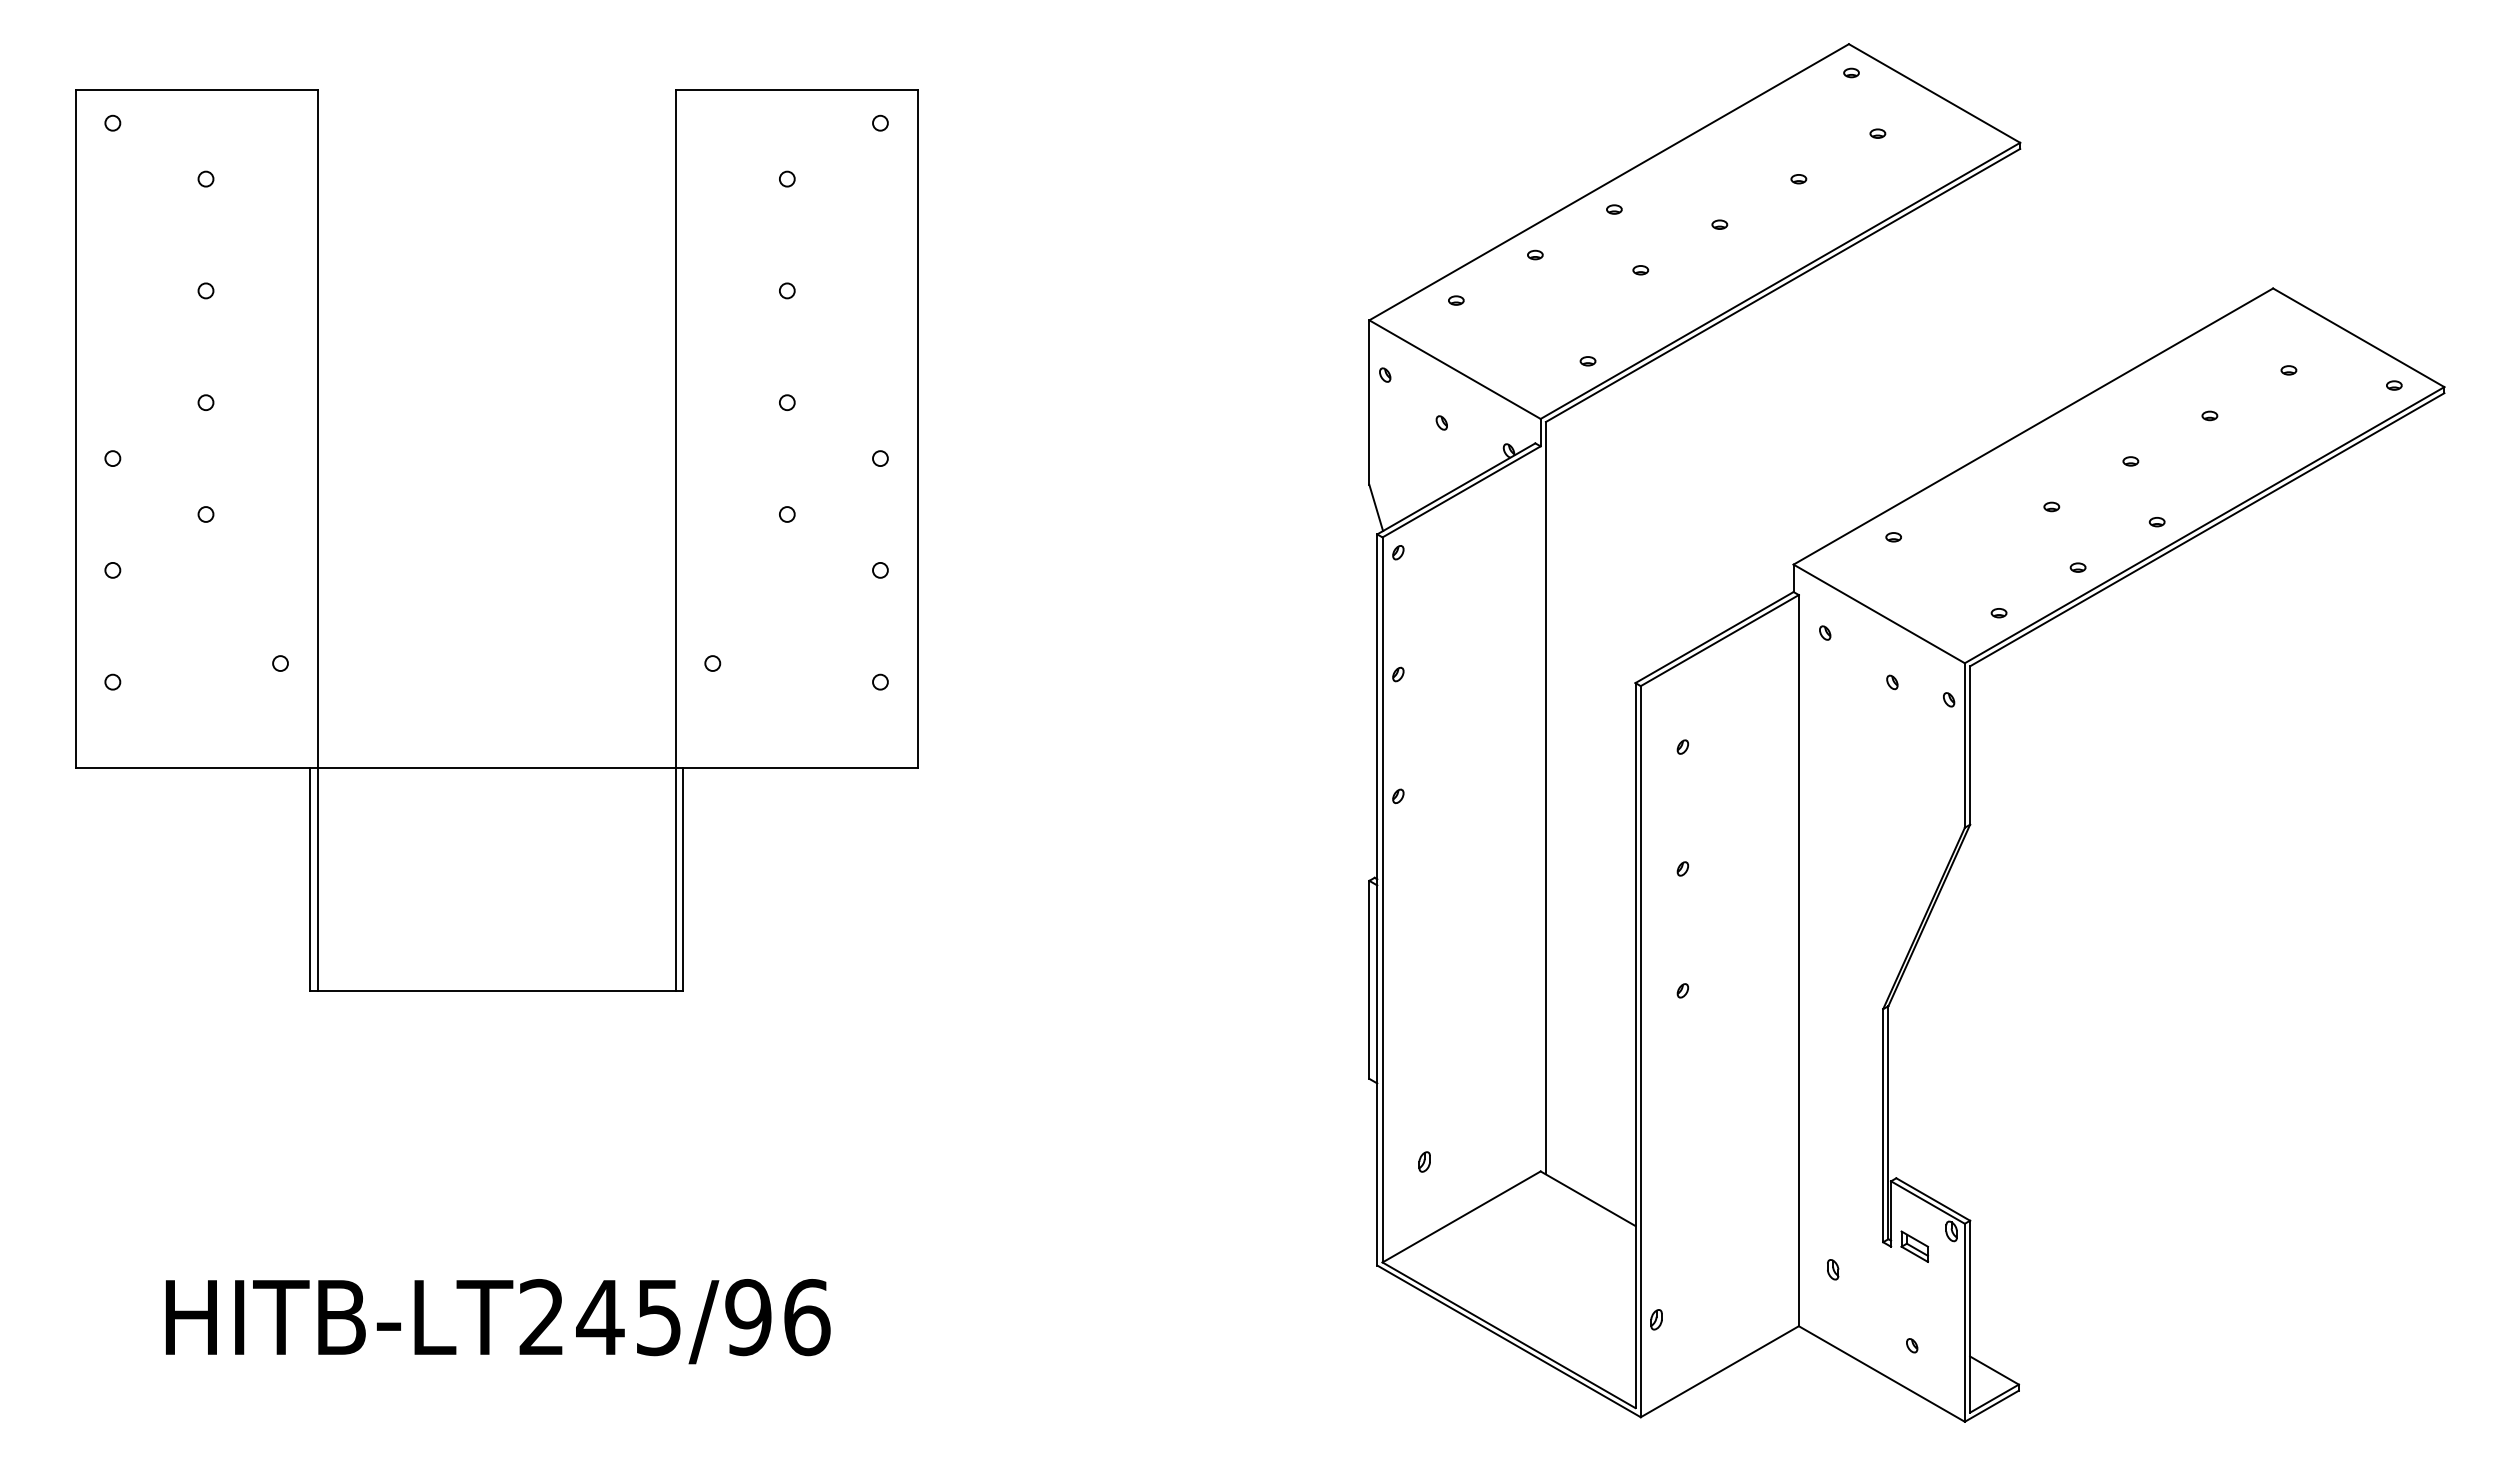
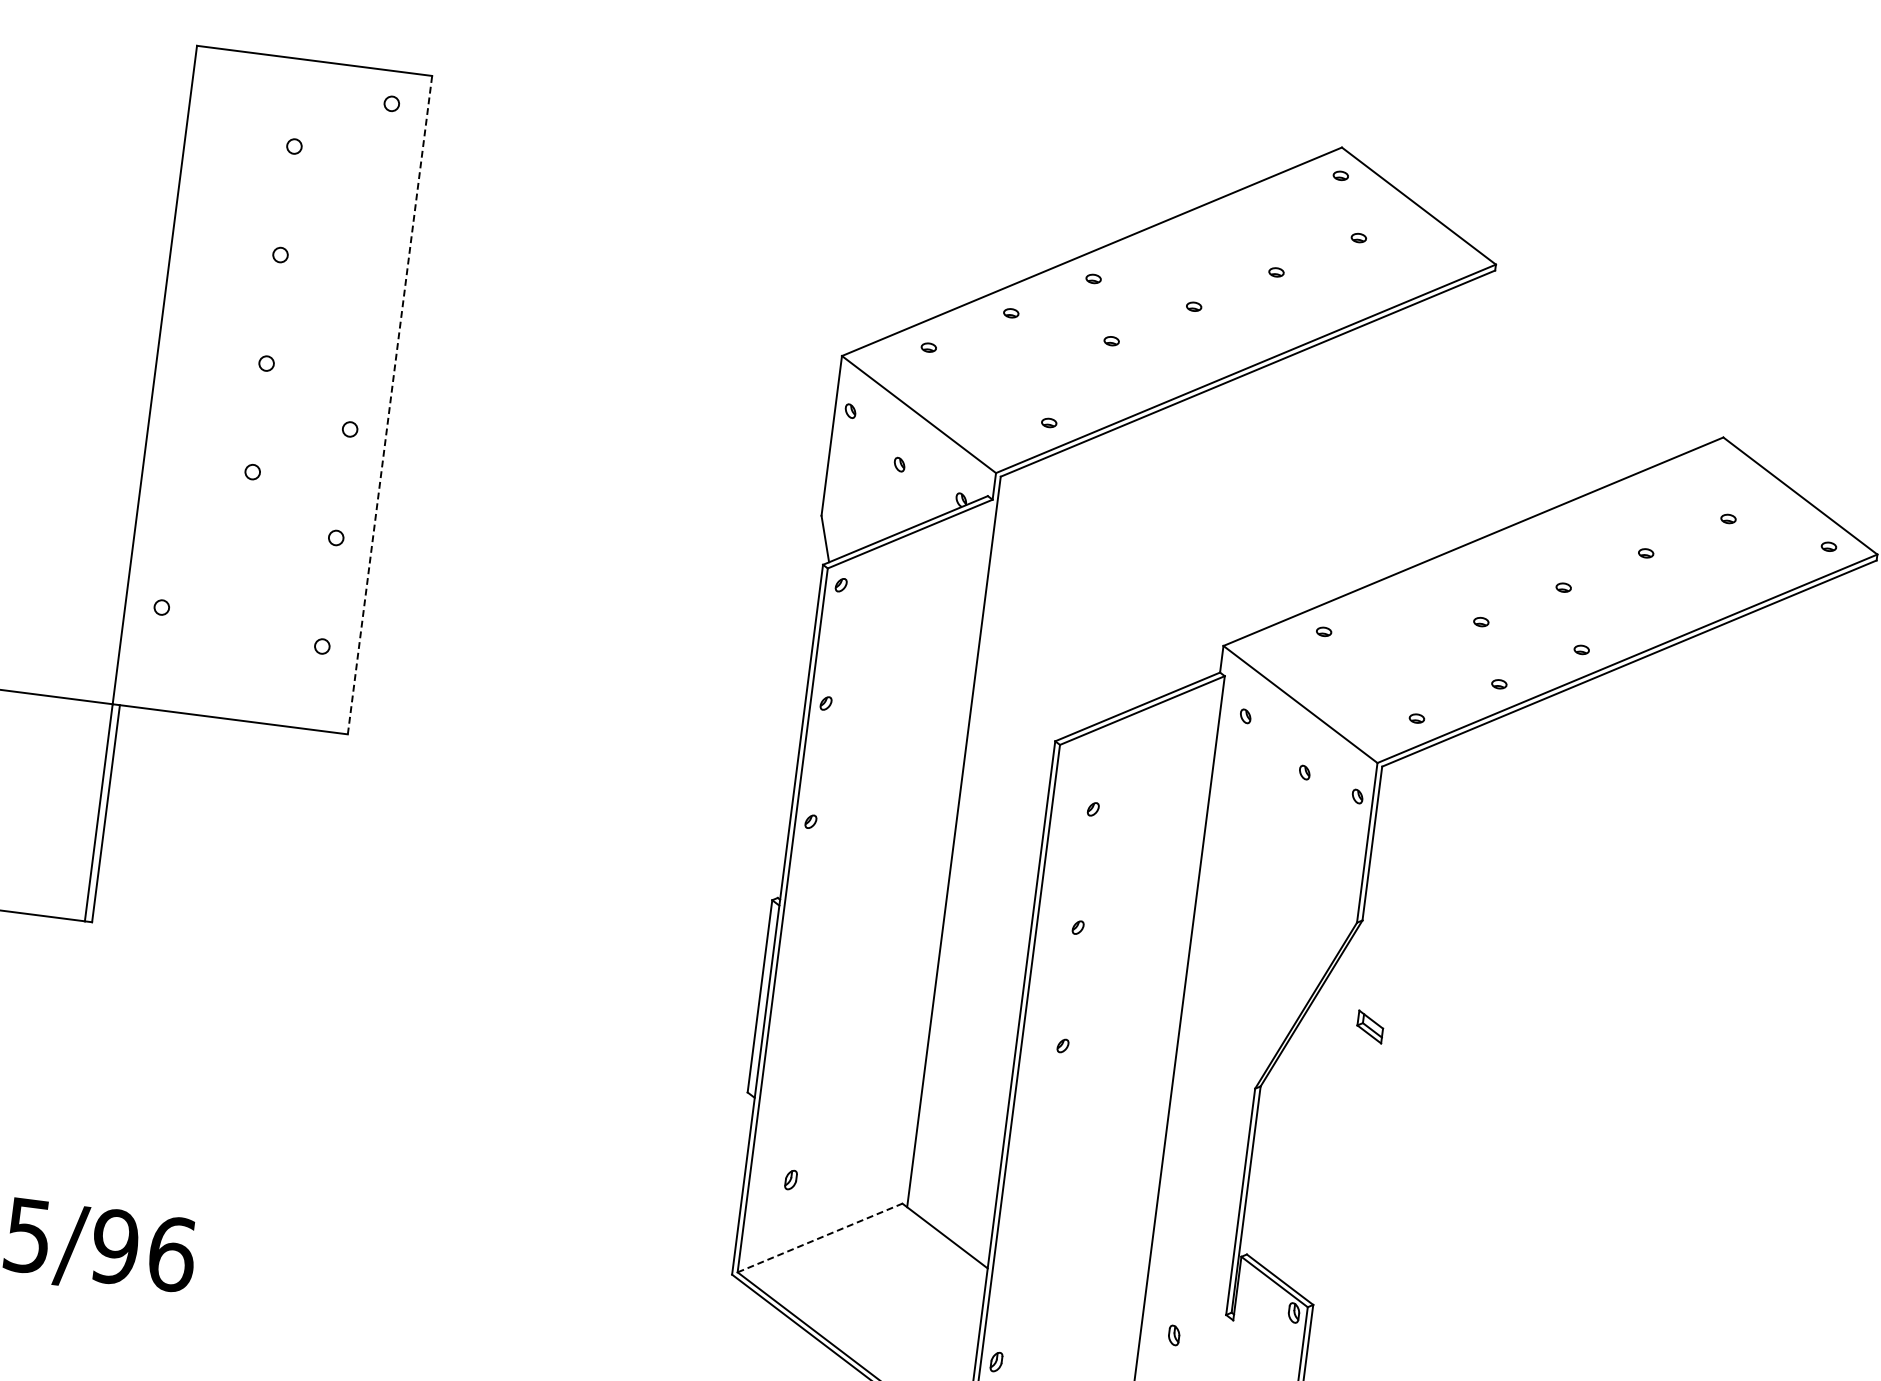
line: (917, 428) -> (389, 404), solid -> dashed
line: (1462, 1216) -> (820, 1237), solid -> dashed
part: (1914, 1246) -> (1369, 1026), moved

